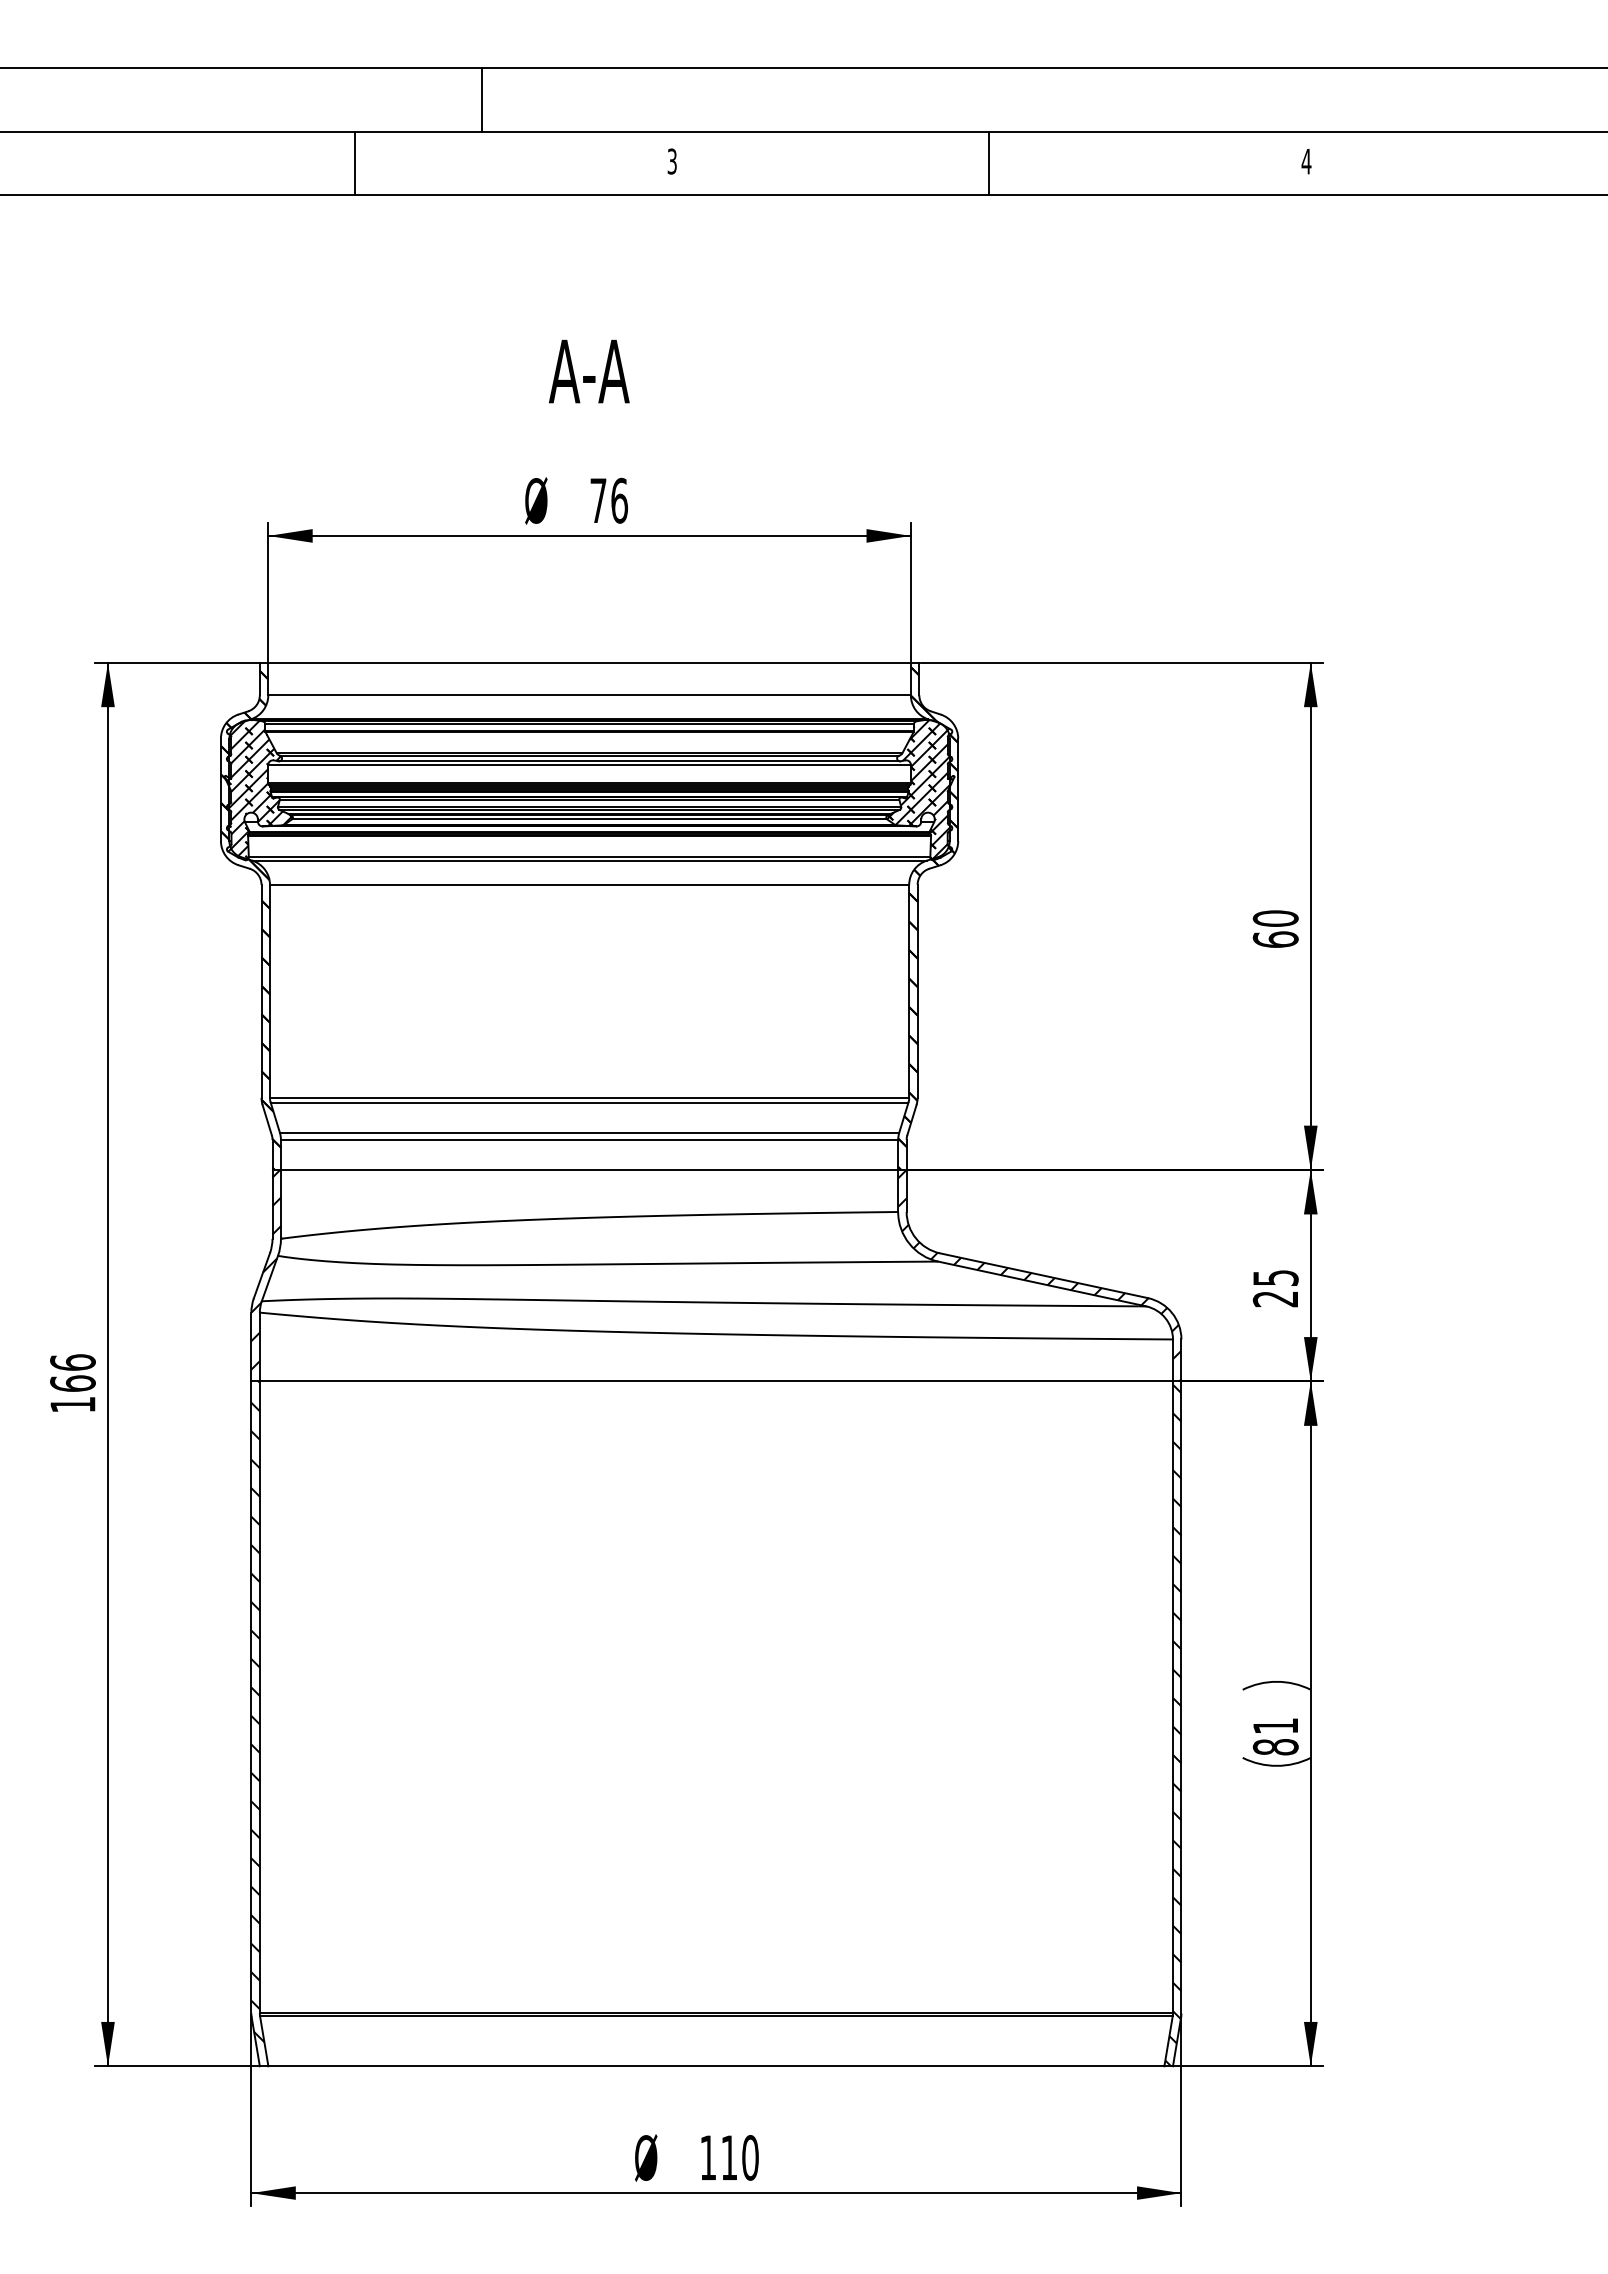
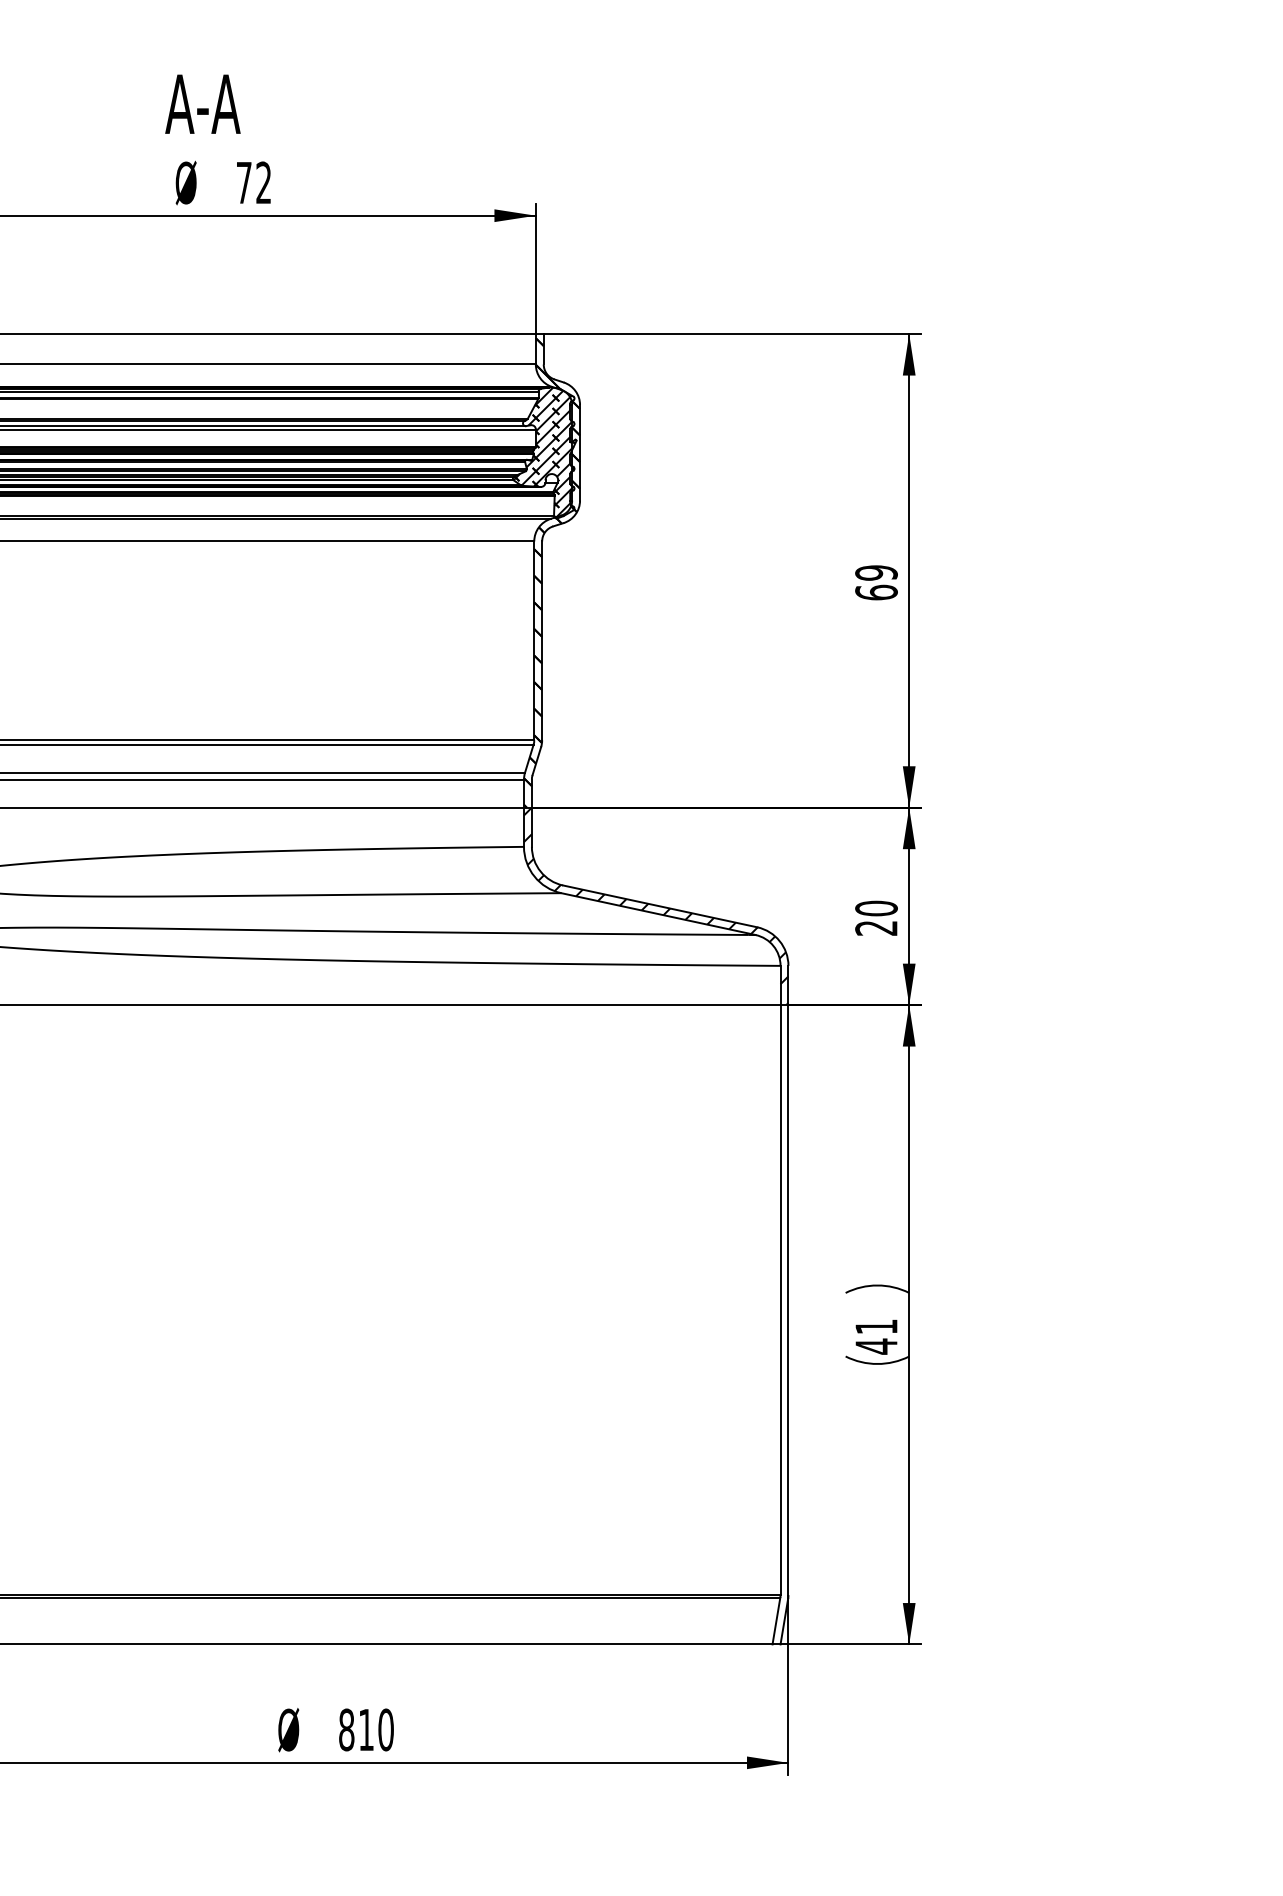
text: (589, 371) -> (203, 104), moved
text: (619, 500) -> (263, 182), 76 -> 72
text: (1275, 918) -> (876, 572), 60 -> 69
text: (1275, 1277) -> (876, 908), 25 -> 20
hatch: (1173, 1725) -> (781, 1326), removed
text: (1275, 1747) -> (876, 1346), 81 -> 41
text: (708, 2157) -> (346, 1729), 110 -> 810

